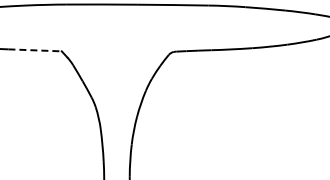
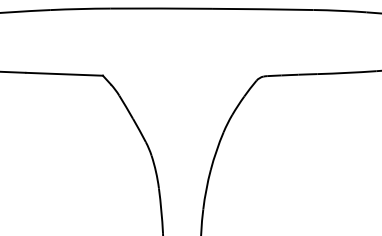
line: (35, 50) -> (65, 74), dashed -> solid

